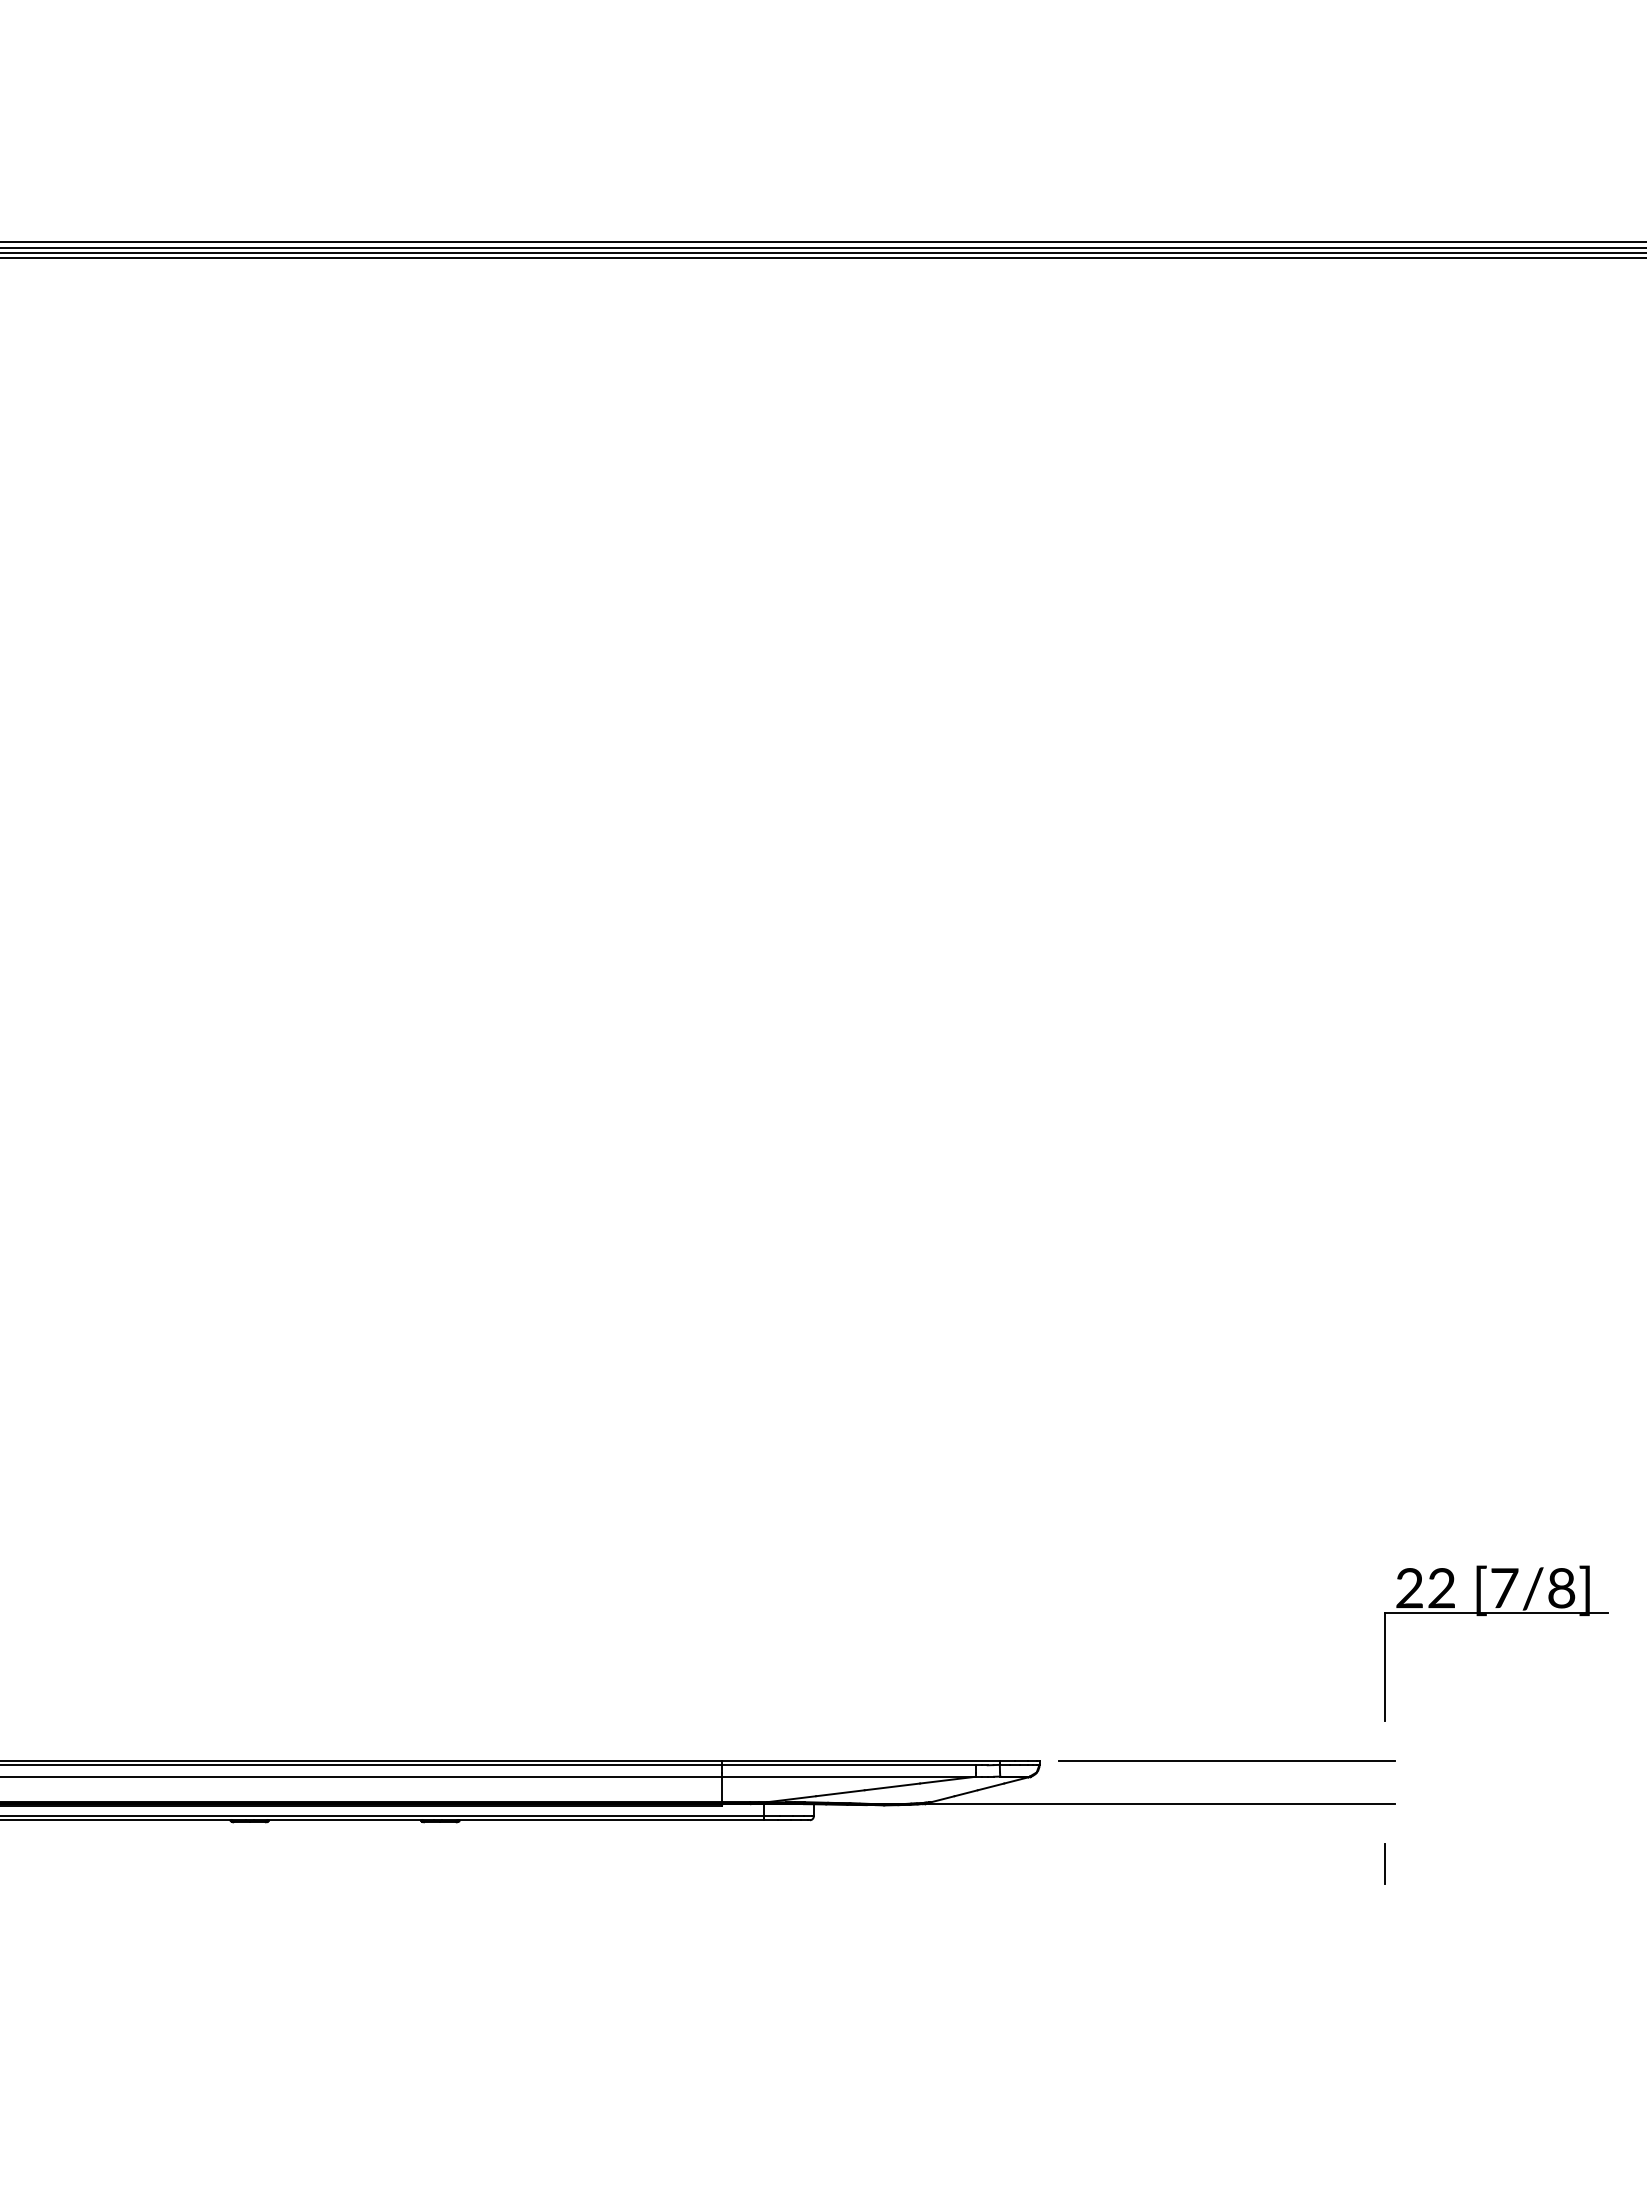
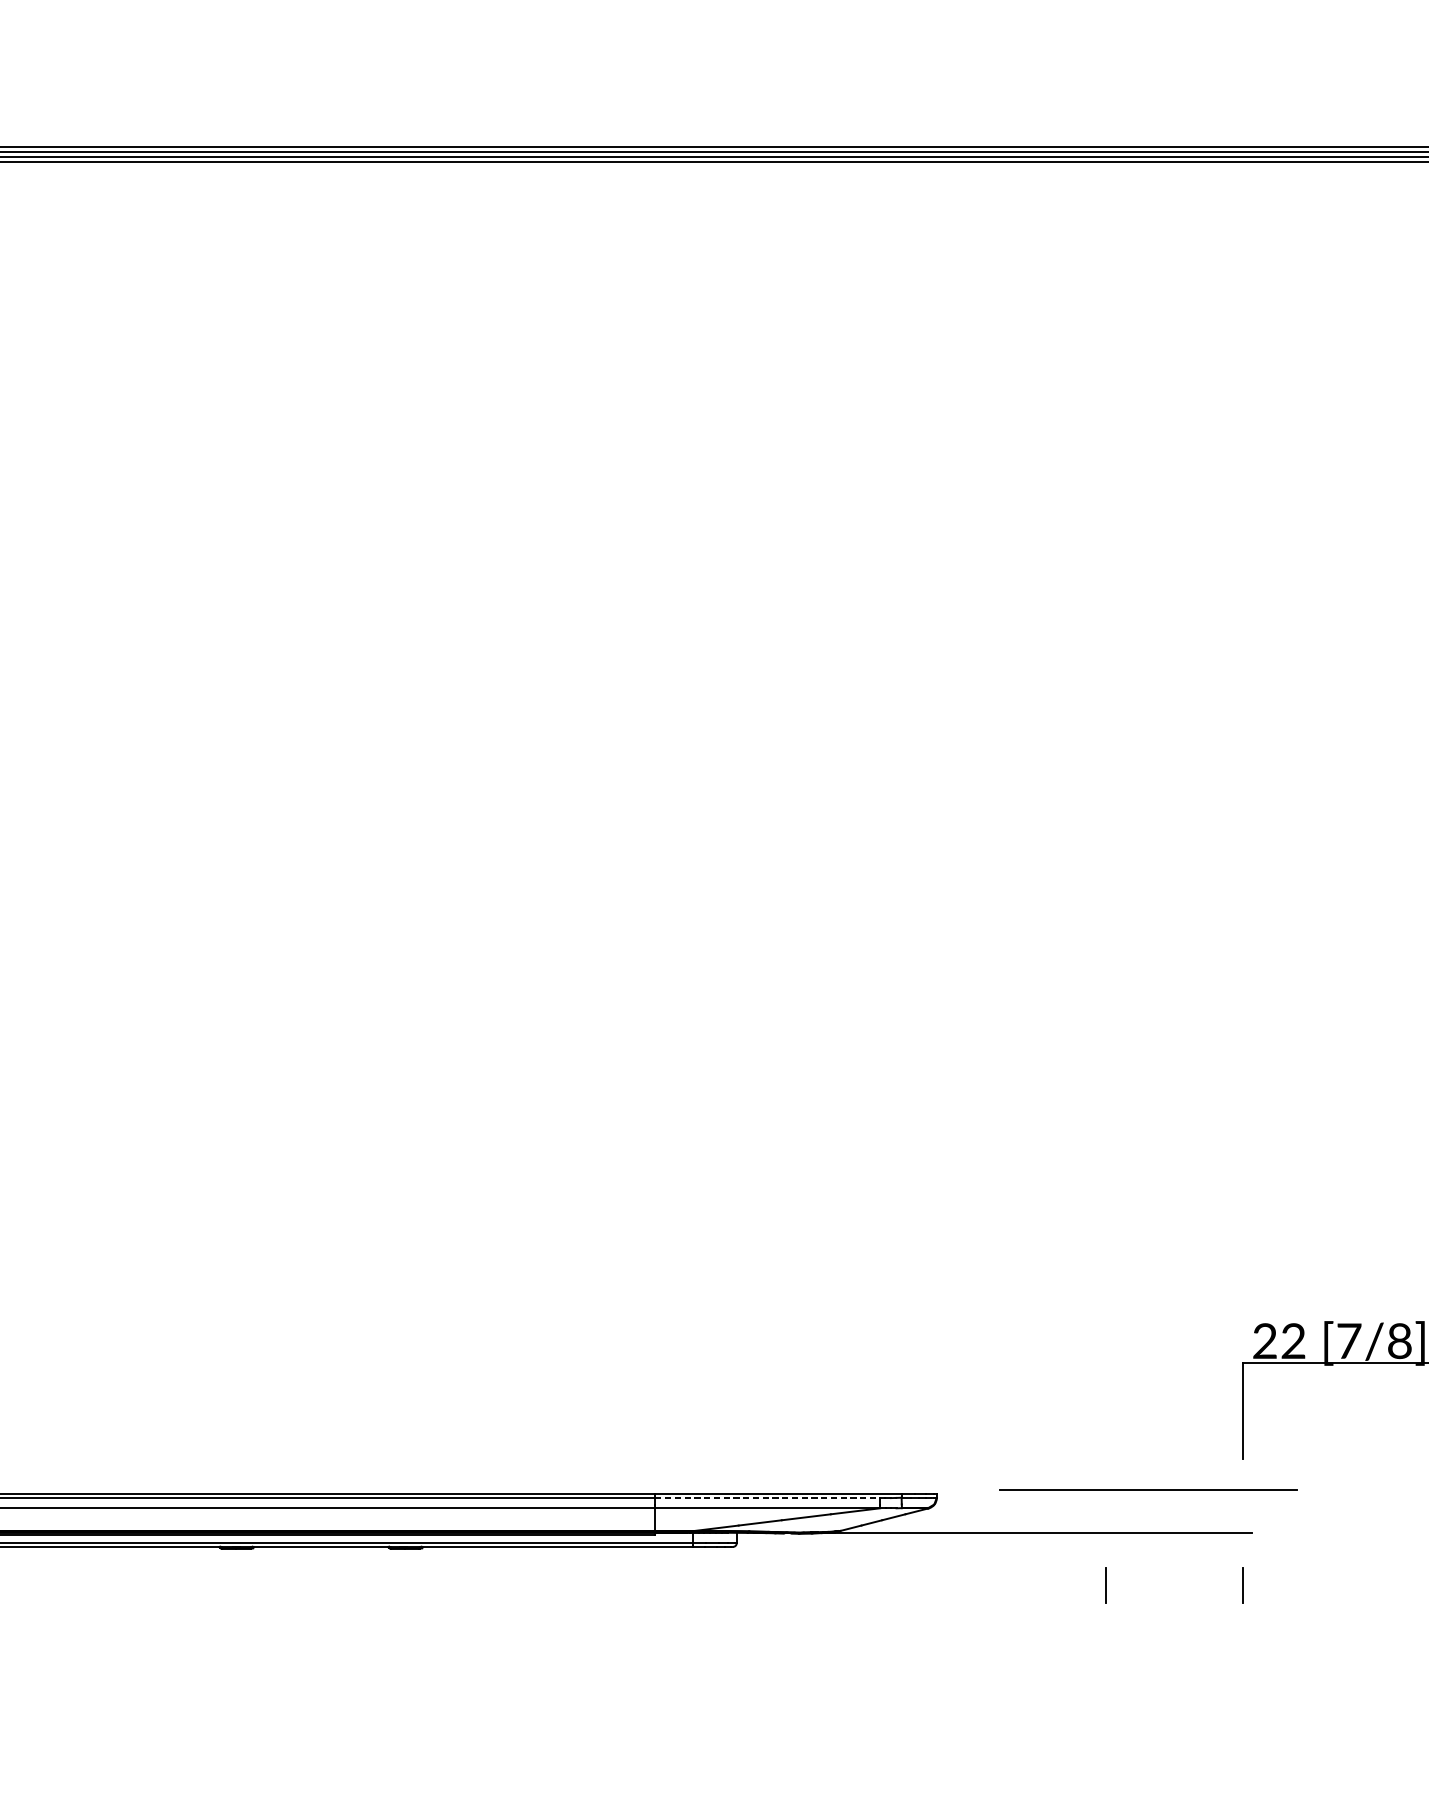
line: (1226, 1760) -> (1147, 1489), moved
line: (848, 1765) -> (767, 1498), solid -> dashed
line: (1229, 1863) -> (1105, 1585), added

